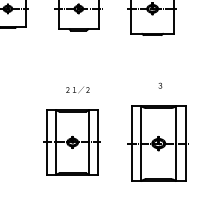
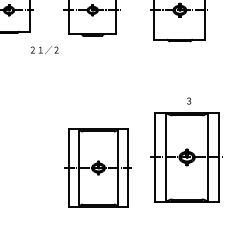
text: (77, 89) -> (44, 49), moved
part: (71, 142) -> (97, 167), moved
part: (158, 143) -> (186, 157), moved

